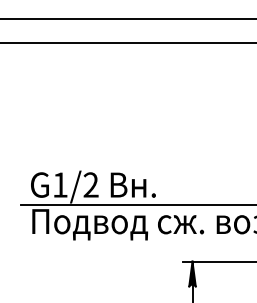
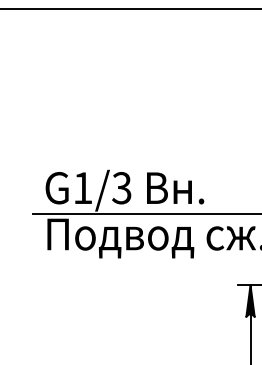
text: (90, 184) -> (121, 187), G1/2 -> G1/3

